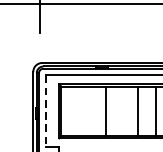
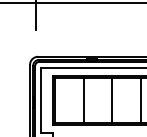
line: (45, 111) -> (41, 100), dashed -> solid
line: (105, 111) -> (83, 100), moved
line: (138, 111) -> (112, 100), moved

